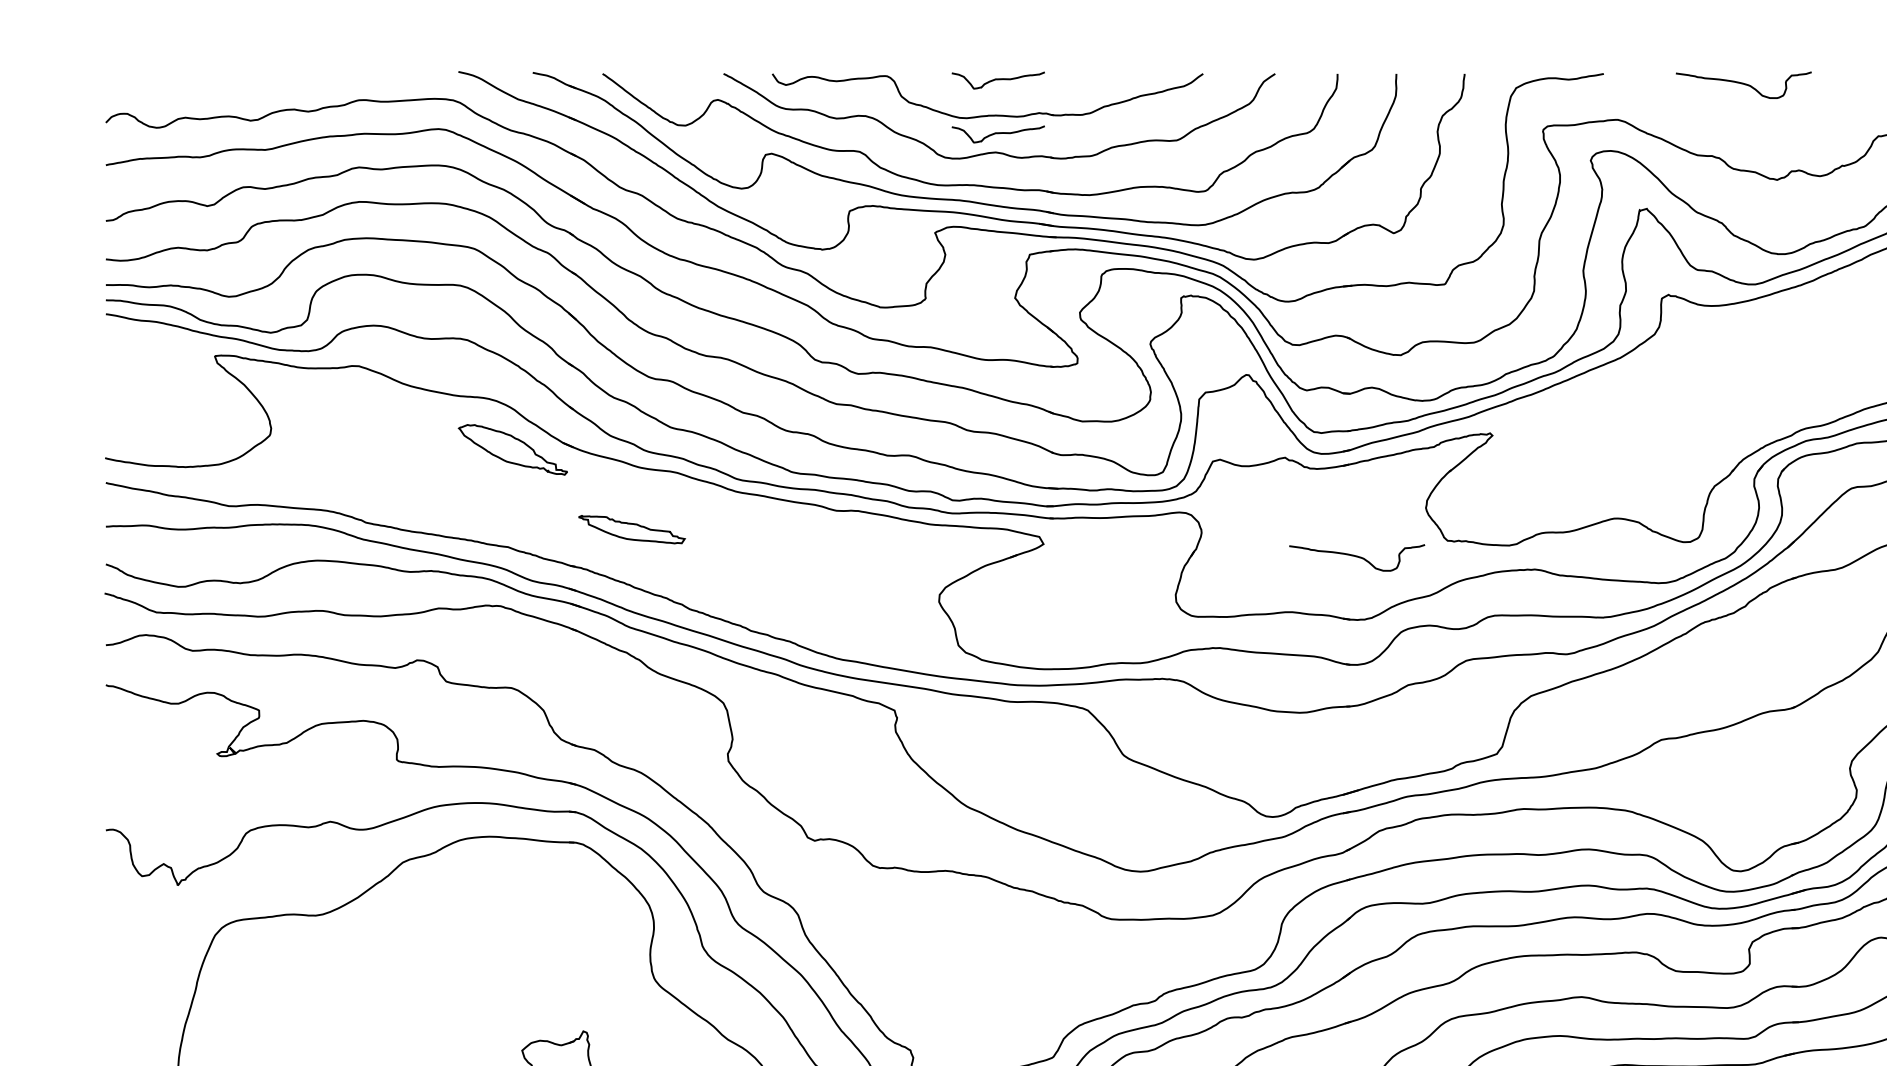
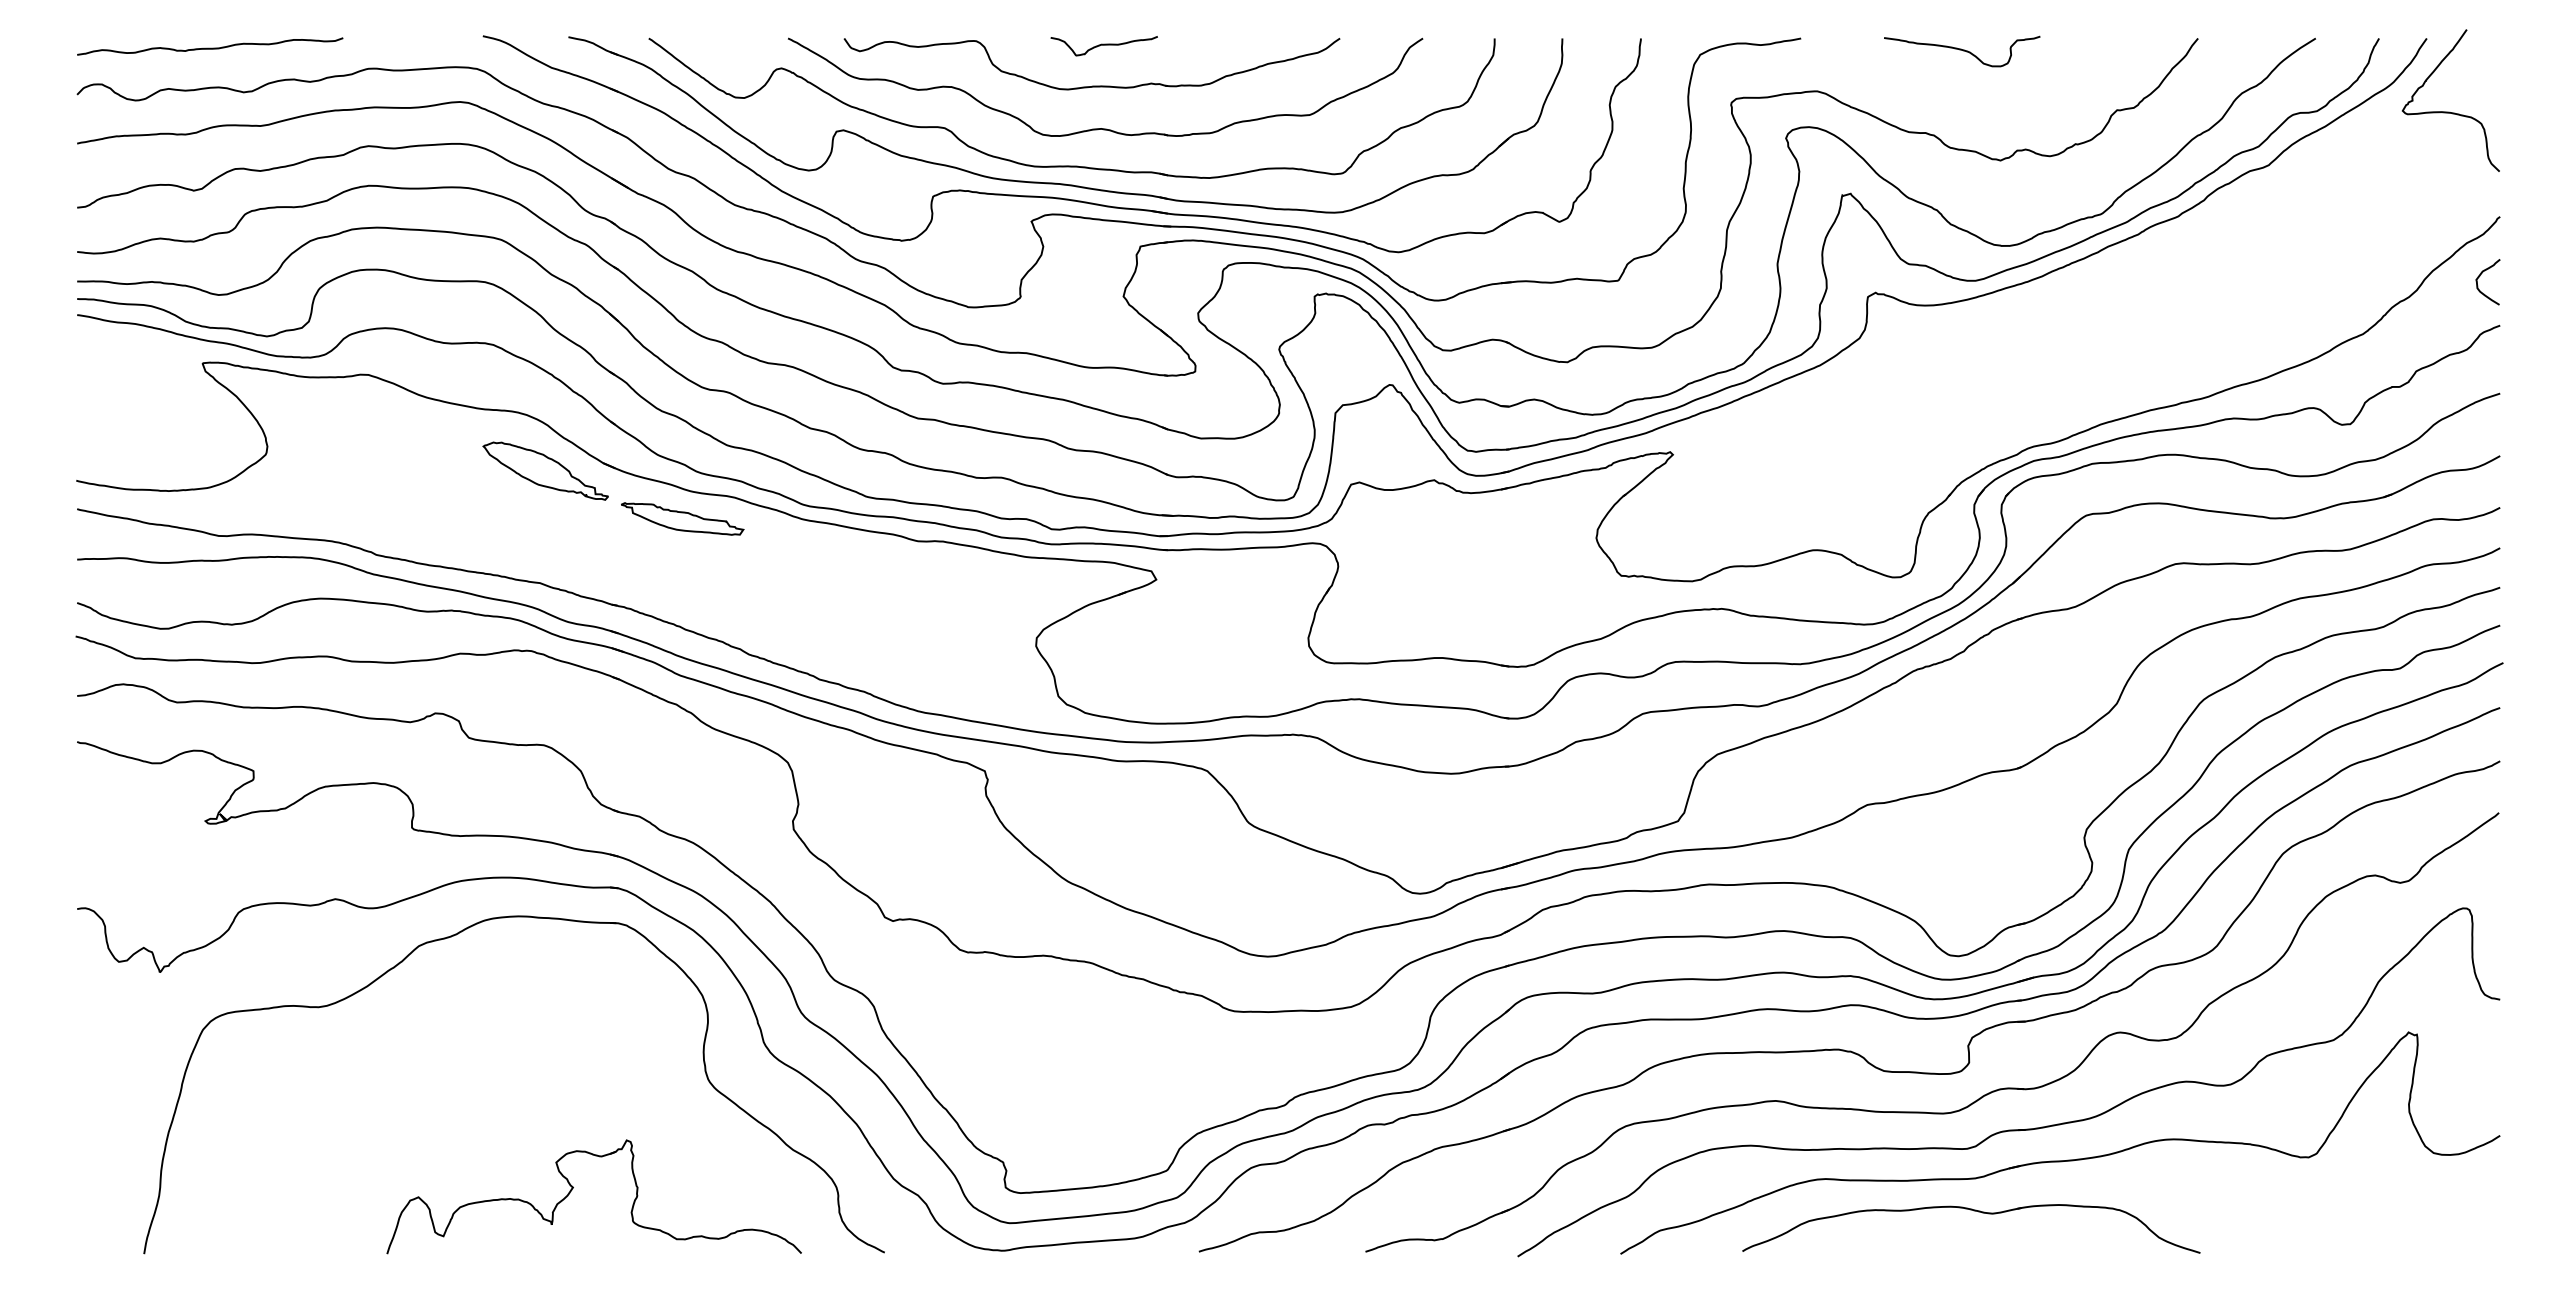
curve: (221, 81) -> (210, 47), added
curve: (997, 133) -> (1103, 107), removed
part: (631, 529) -> (682, 518), moved
curve: (1357, 557) -> (1517, 594), removed

